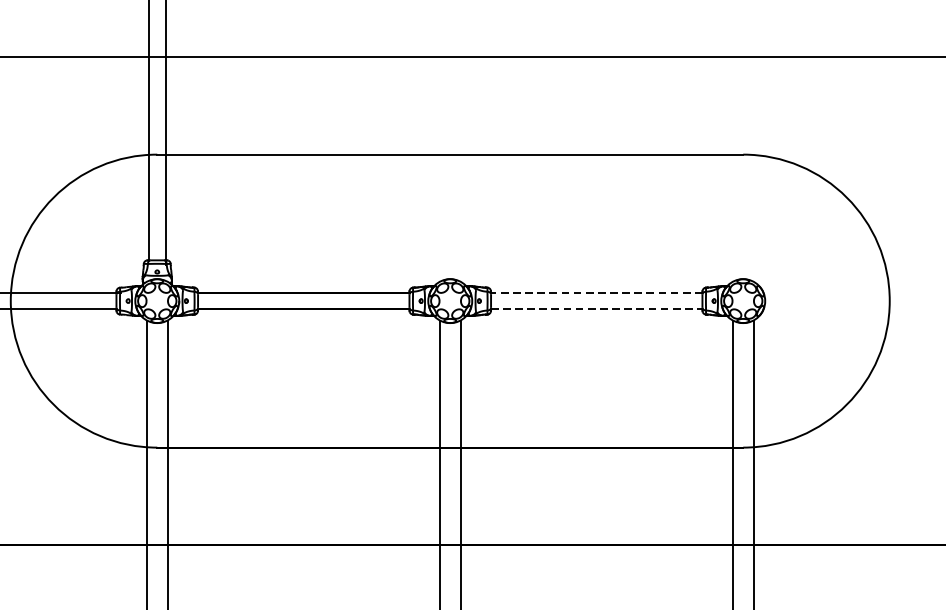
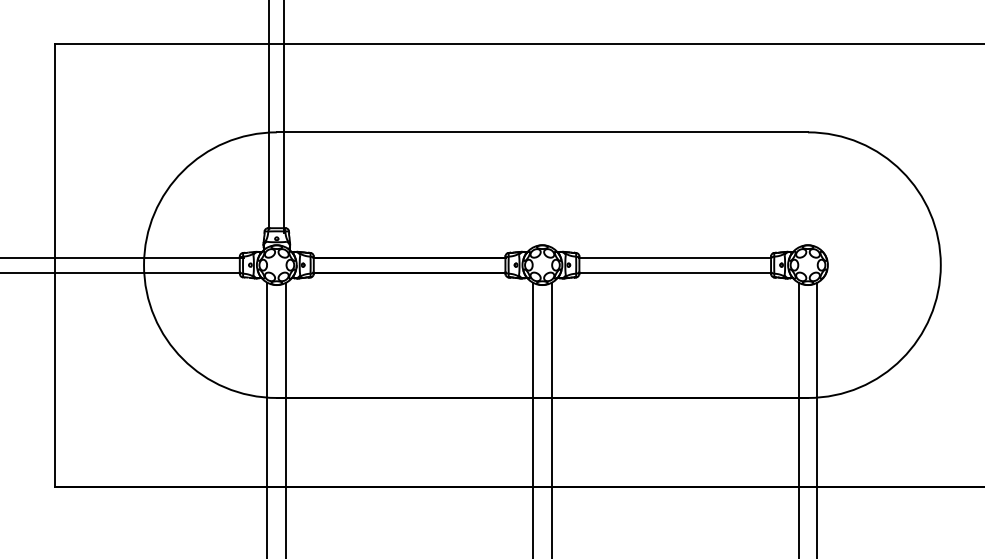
line: (597, 292) -> (675, 257), dashed -> solid
line: (597, 309) -> (675, 272), dashed -> solid

